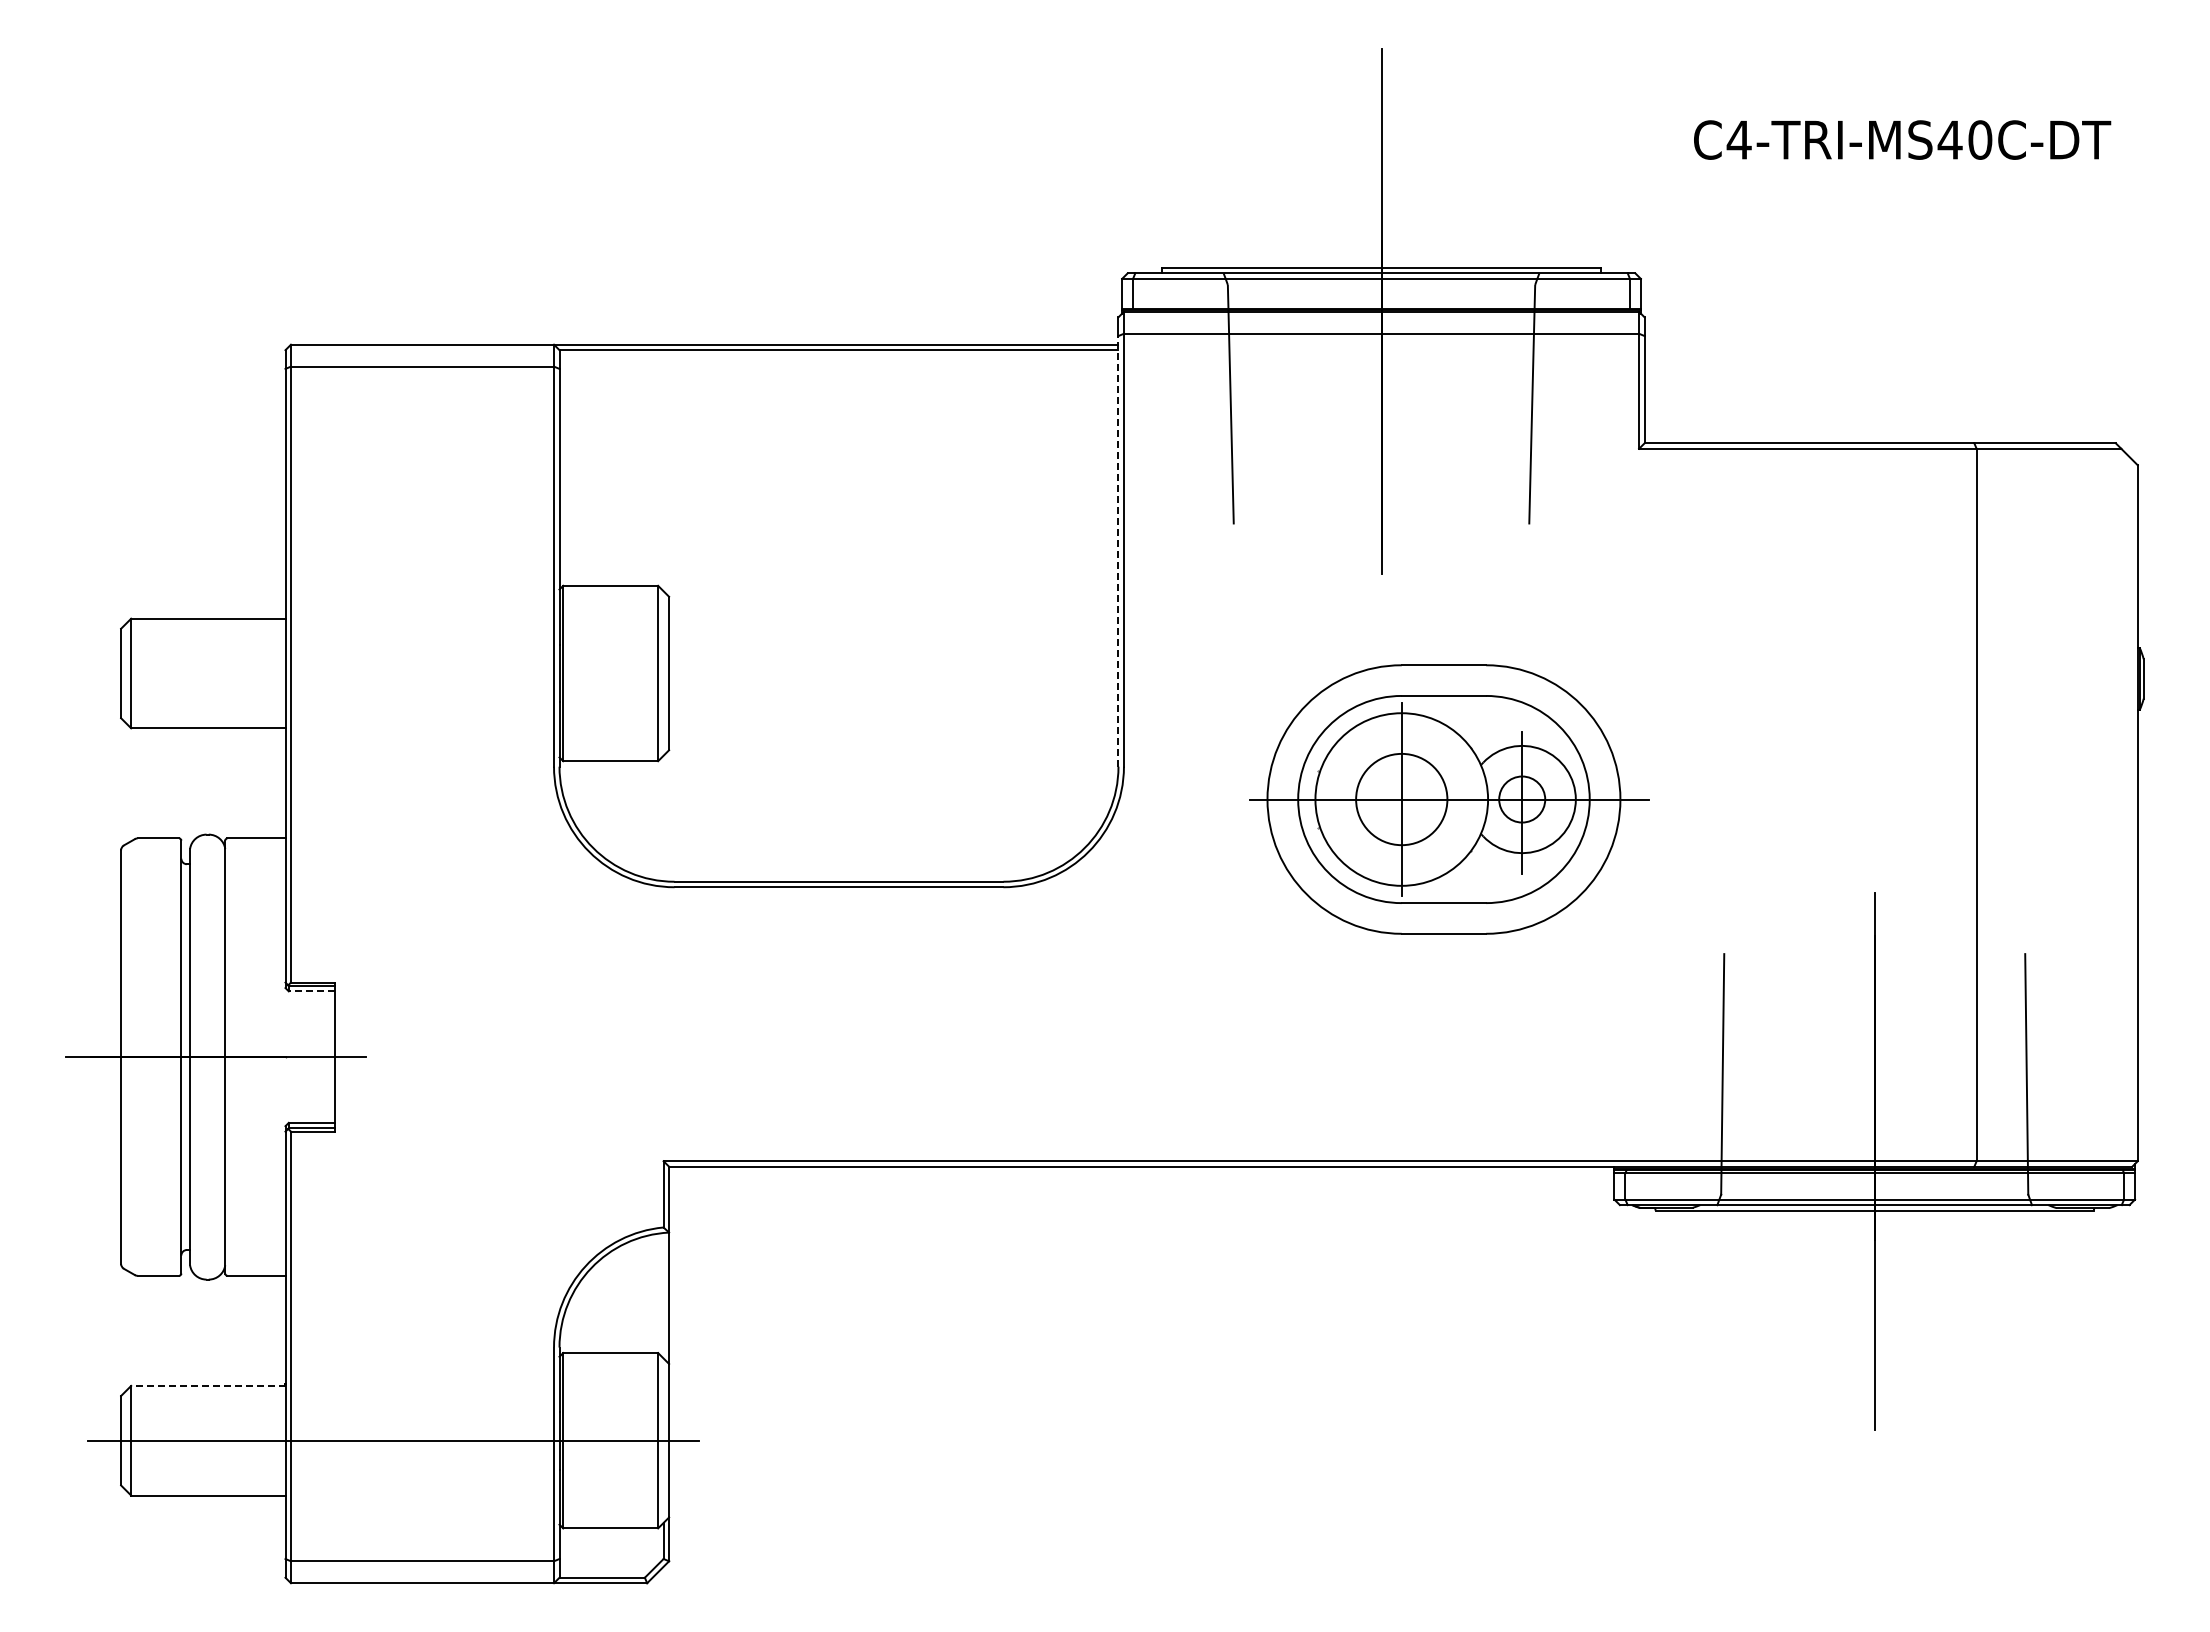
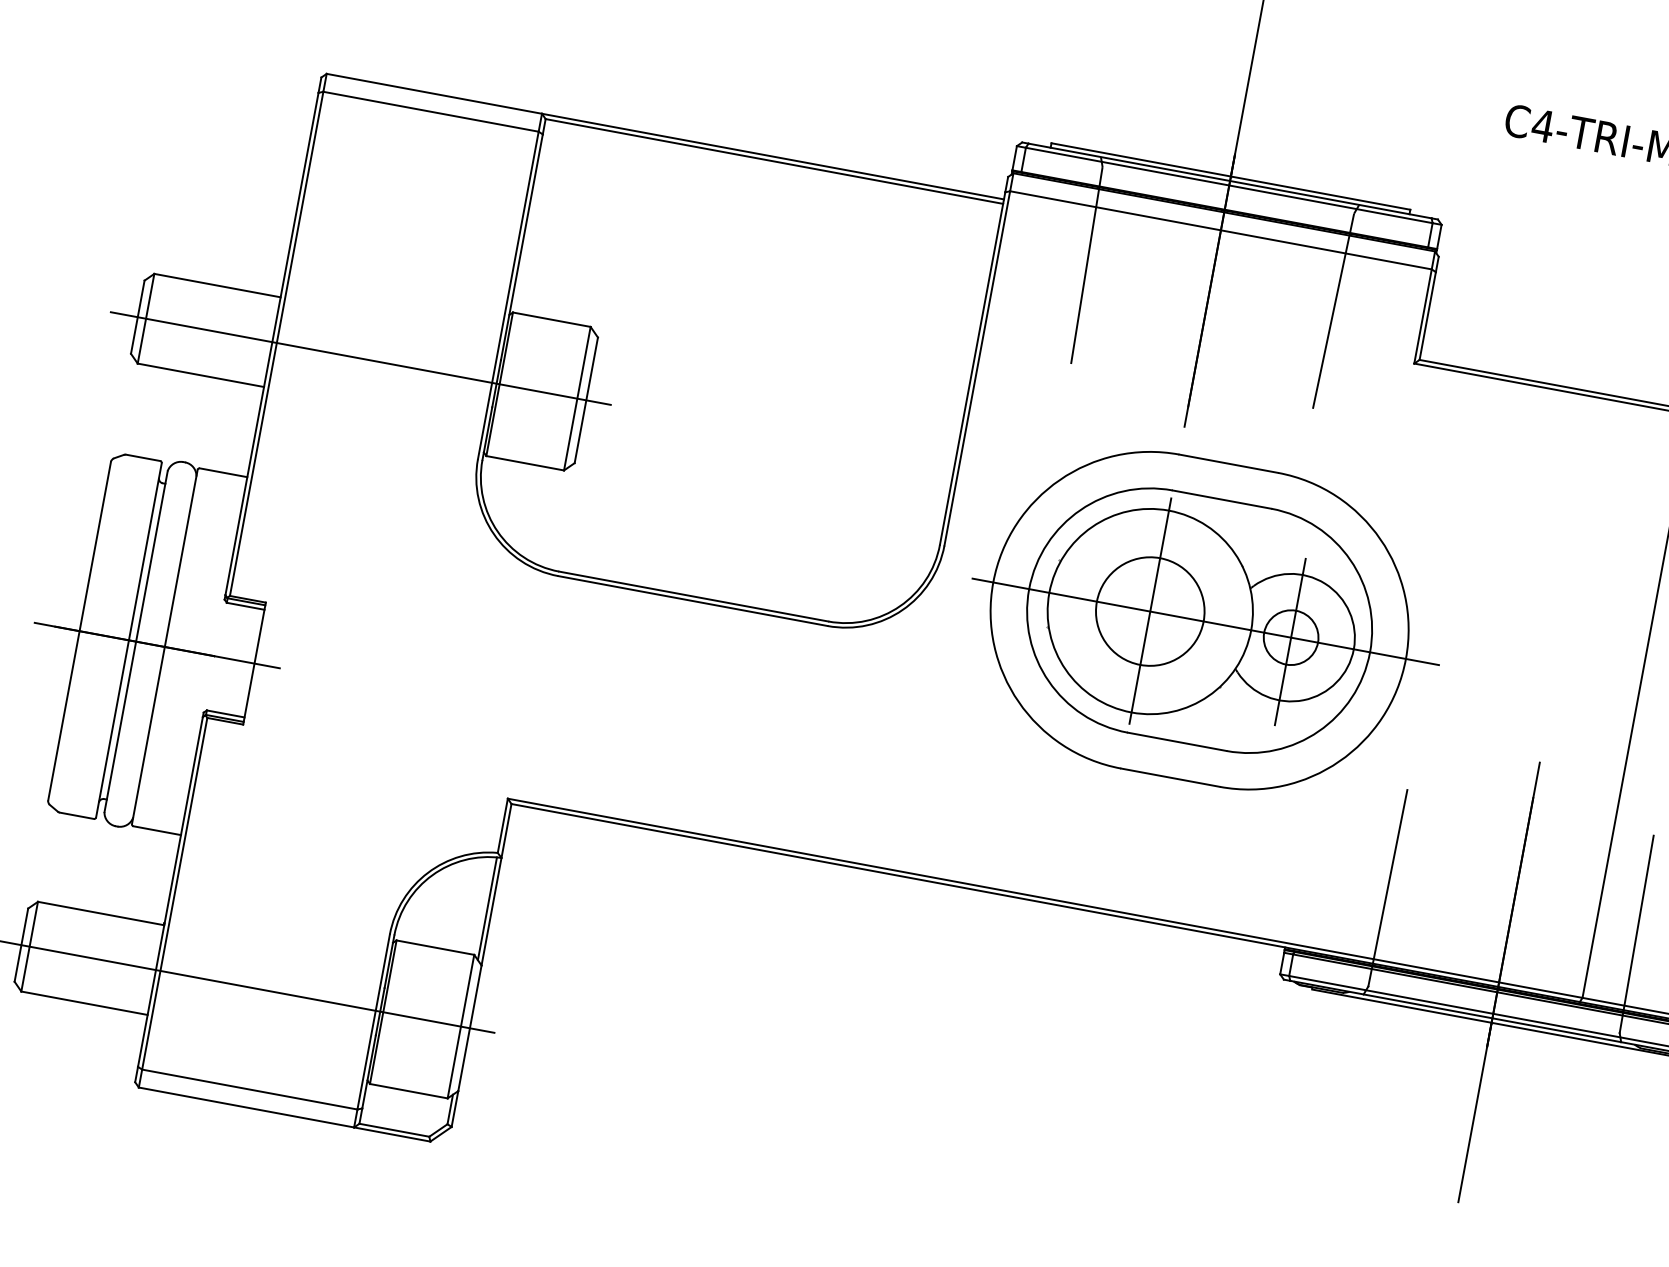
line: (1118, 550) -> (972, 367), dashed -> solid
line: (393, 673) -> (360, 358), added
part: (1448, 799) -> (1205, 621), size x1.43
line: (311, 991) -> (245, 606), dashed -> solid
line: (663, 1295) -> (487, 908), added
line: (207, 1385) -> (100, 913), dashed -> solid

